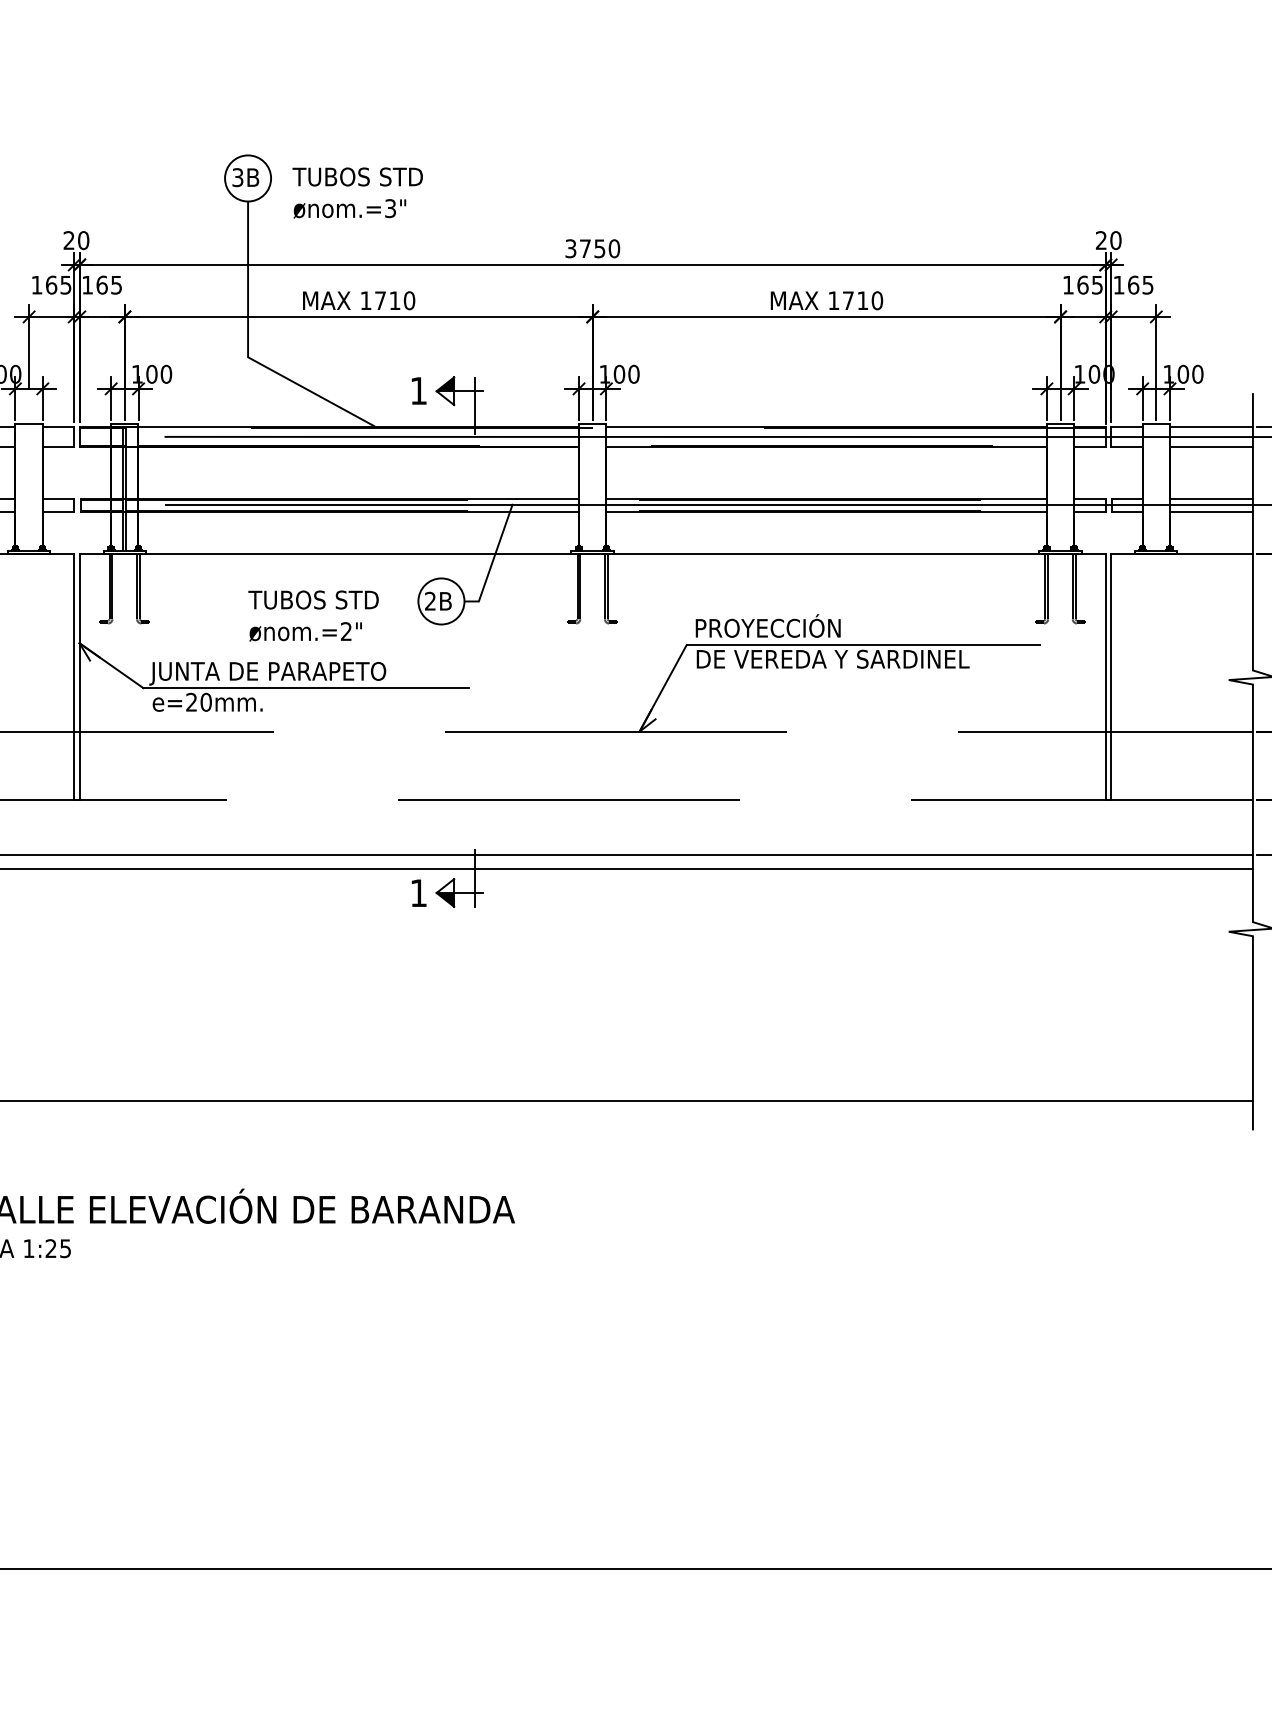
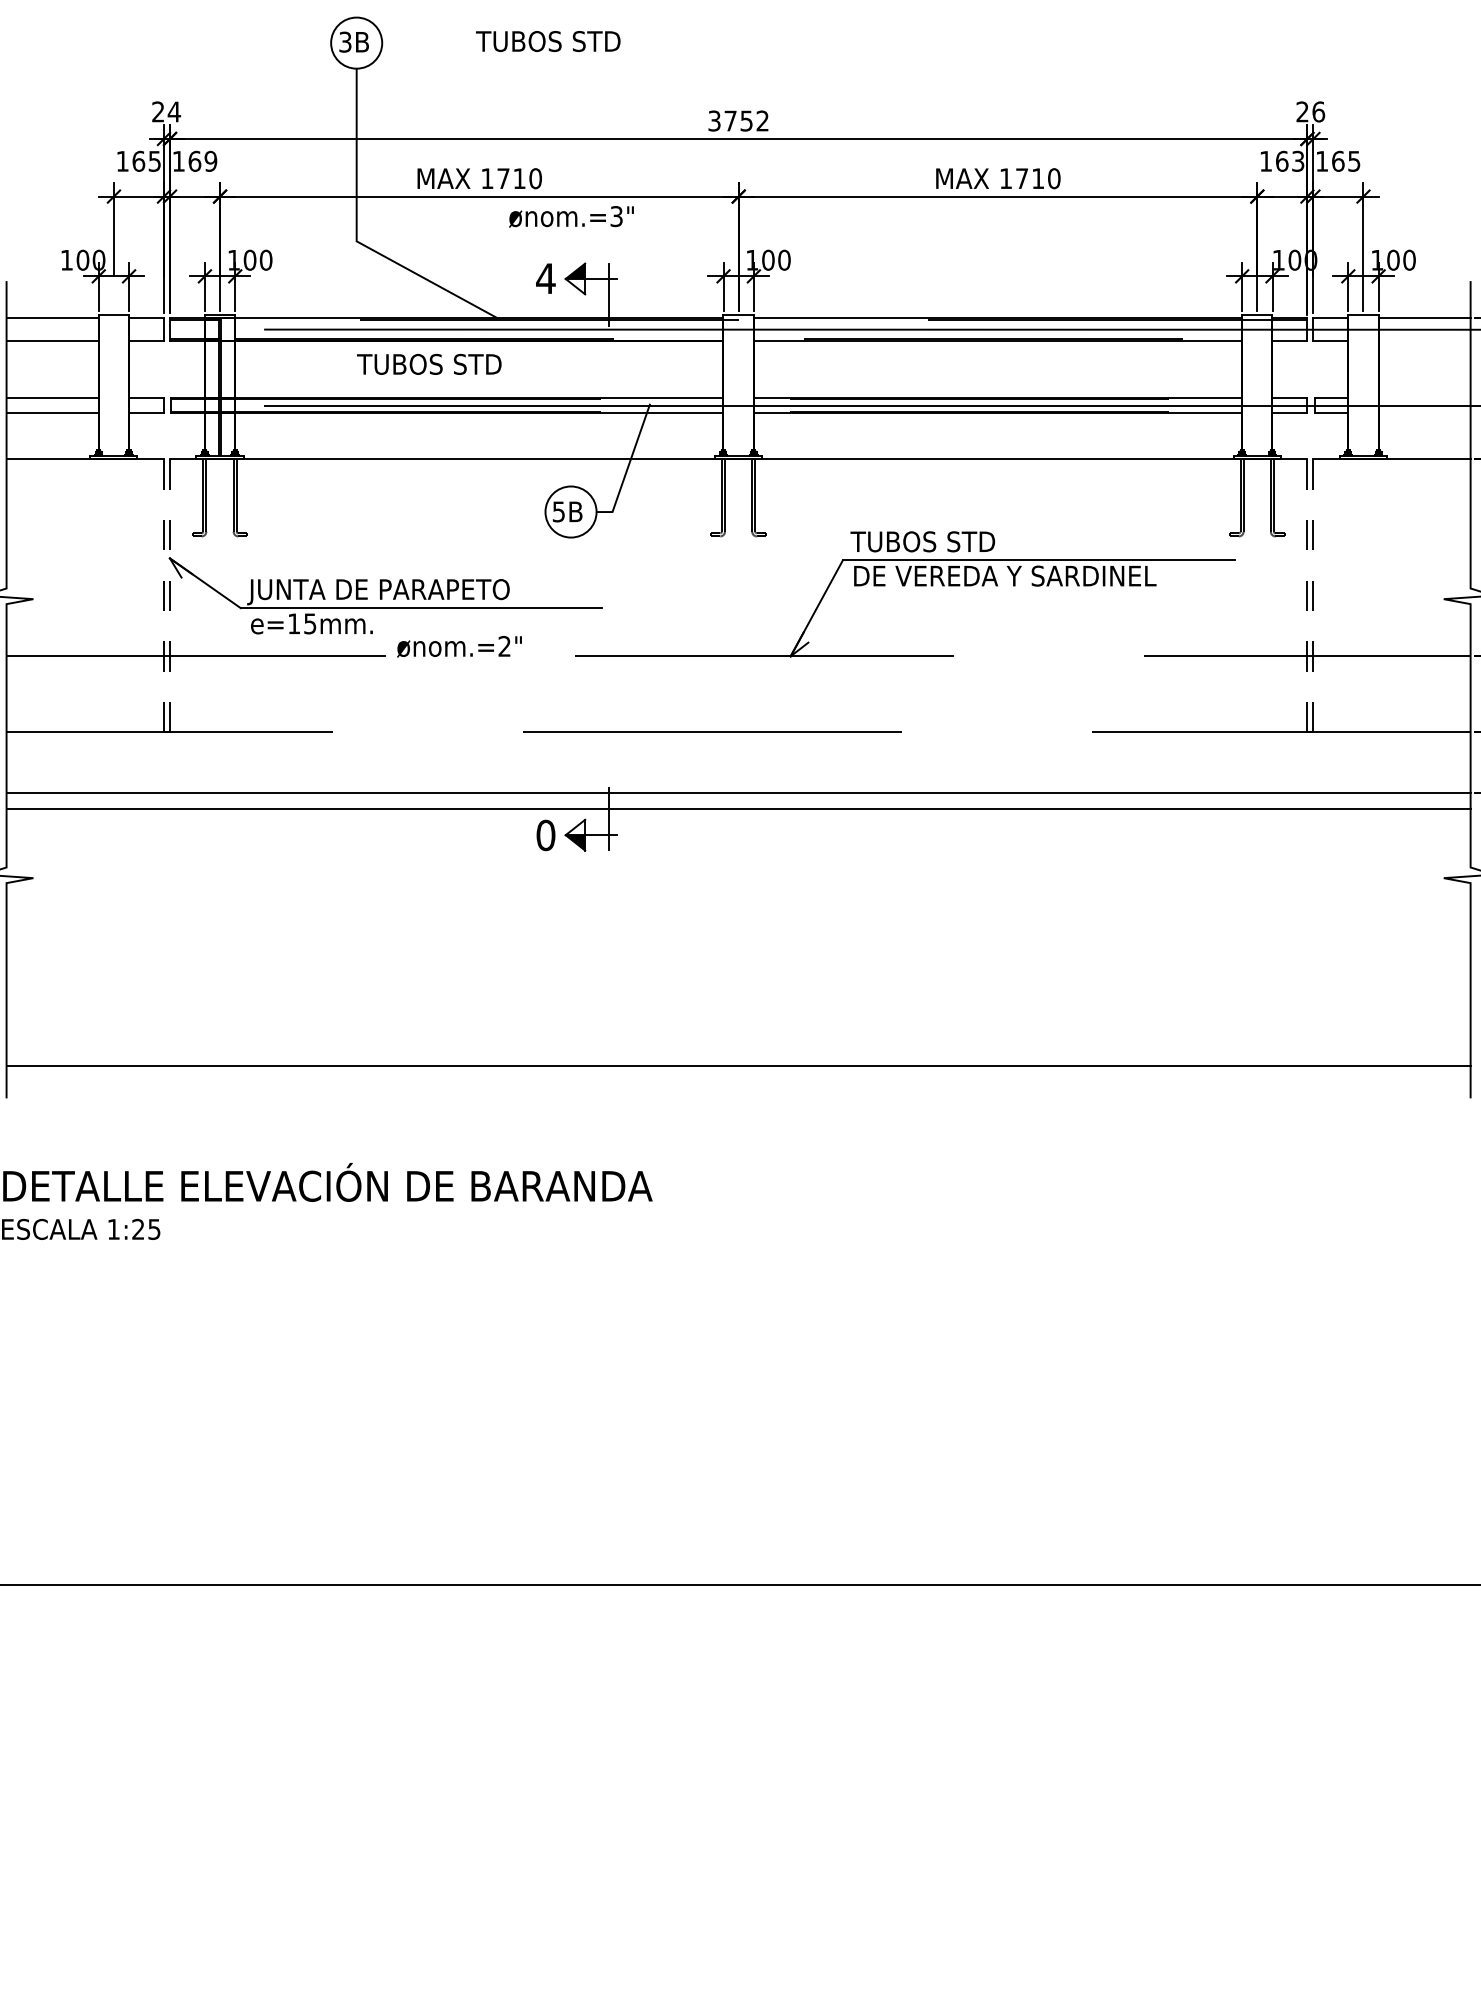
text: (357, 177) -> (548, 41), moved
text: (349, 208) -> (571, 216), moved
text: (82, 240) -> (173, 111), 20 -> 24
text: (1115, 240) -> (1318, 111), 20 -> 26
text: (614, 248) -> (762, 120), 3750 -> 3752
text: (116, 284) -> (210, 160), 165 -> 169
text: (1097, 284) -> (1298, 160), 165 -> 163
text: (418, 390) -> (545, 278), 1 -> 4
line: (1211, 446) -> (1424, 340), removed
line: (1211, 498) -> (1424, 397), removed
line: (1211, 512) -> (1424, 413), removed
text: (313, 599) -> (429, 363), moved
text: (430, 600) -> (558, 511), 2B -> 5B
text: (766, 626) -> (931, 539), PROYECCIÓN -> TUBOS STD
text: (305, 631) -> (459, 646), moved
line: (73, 676) -> (163, 595), solid -> dashed
line: (79, 676) -> (169, 595), solid -> dashed
line: (1105, 676) -> (1307, 595), solid -> dashed
line: (1111, 676) -> (1313, 595), solid -> dashed
text: (199, 702) -> (302, 623), e=20mm. -> e=15mm.
text: (418, 893) -> (545, 835), 1 -> 0

